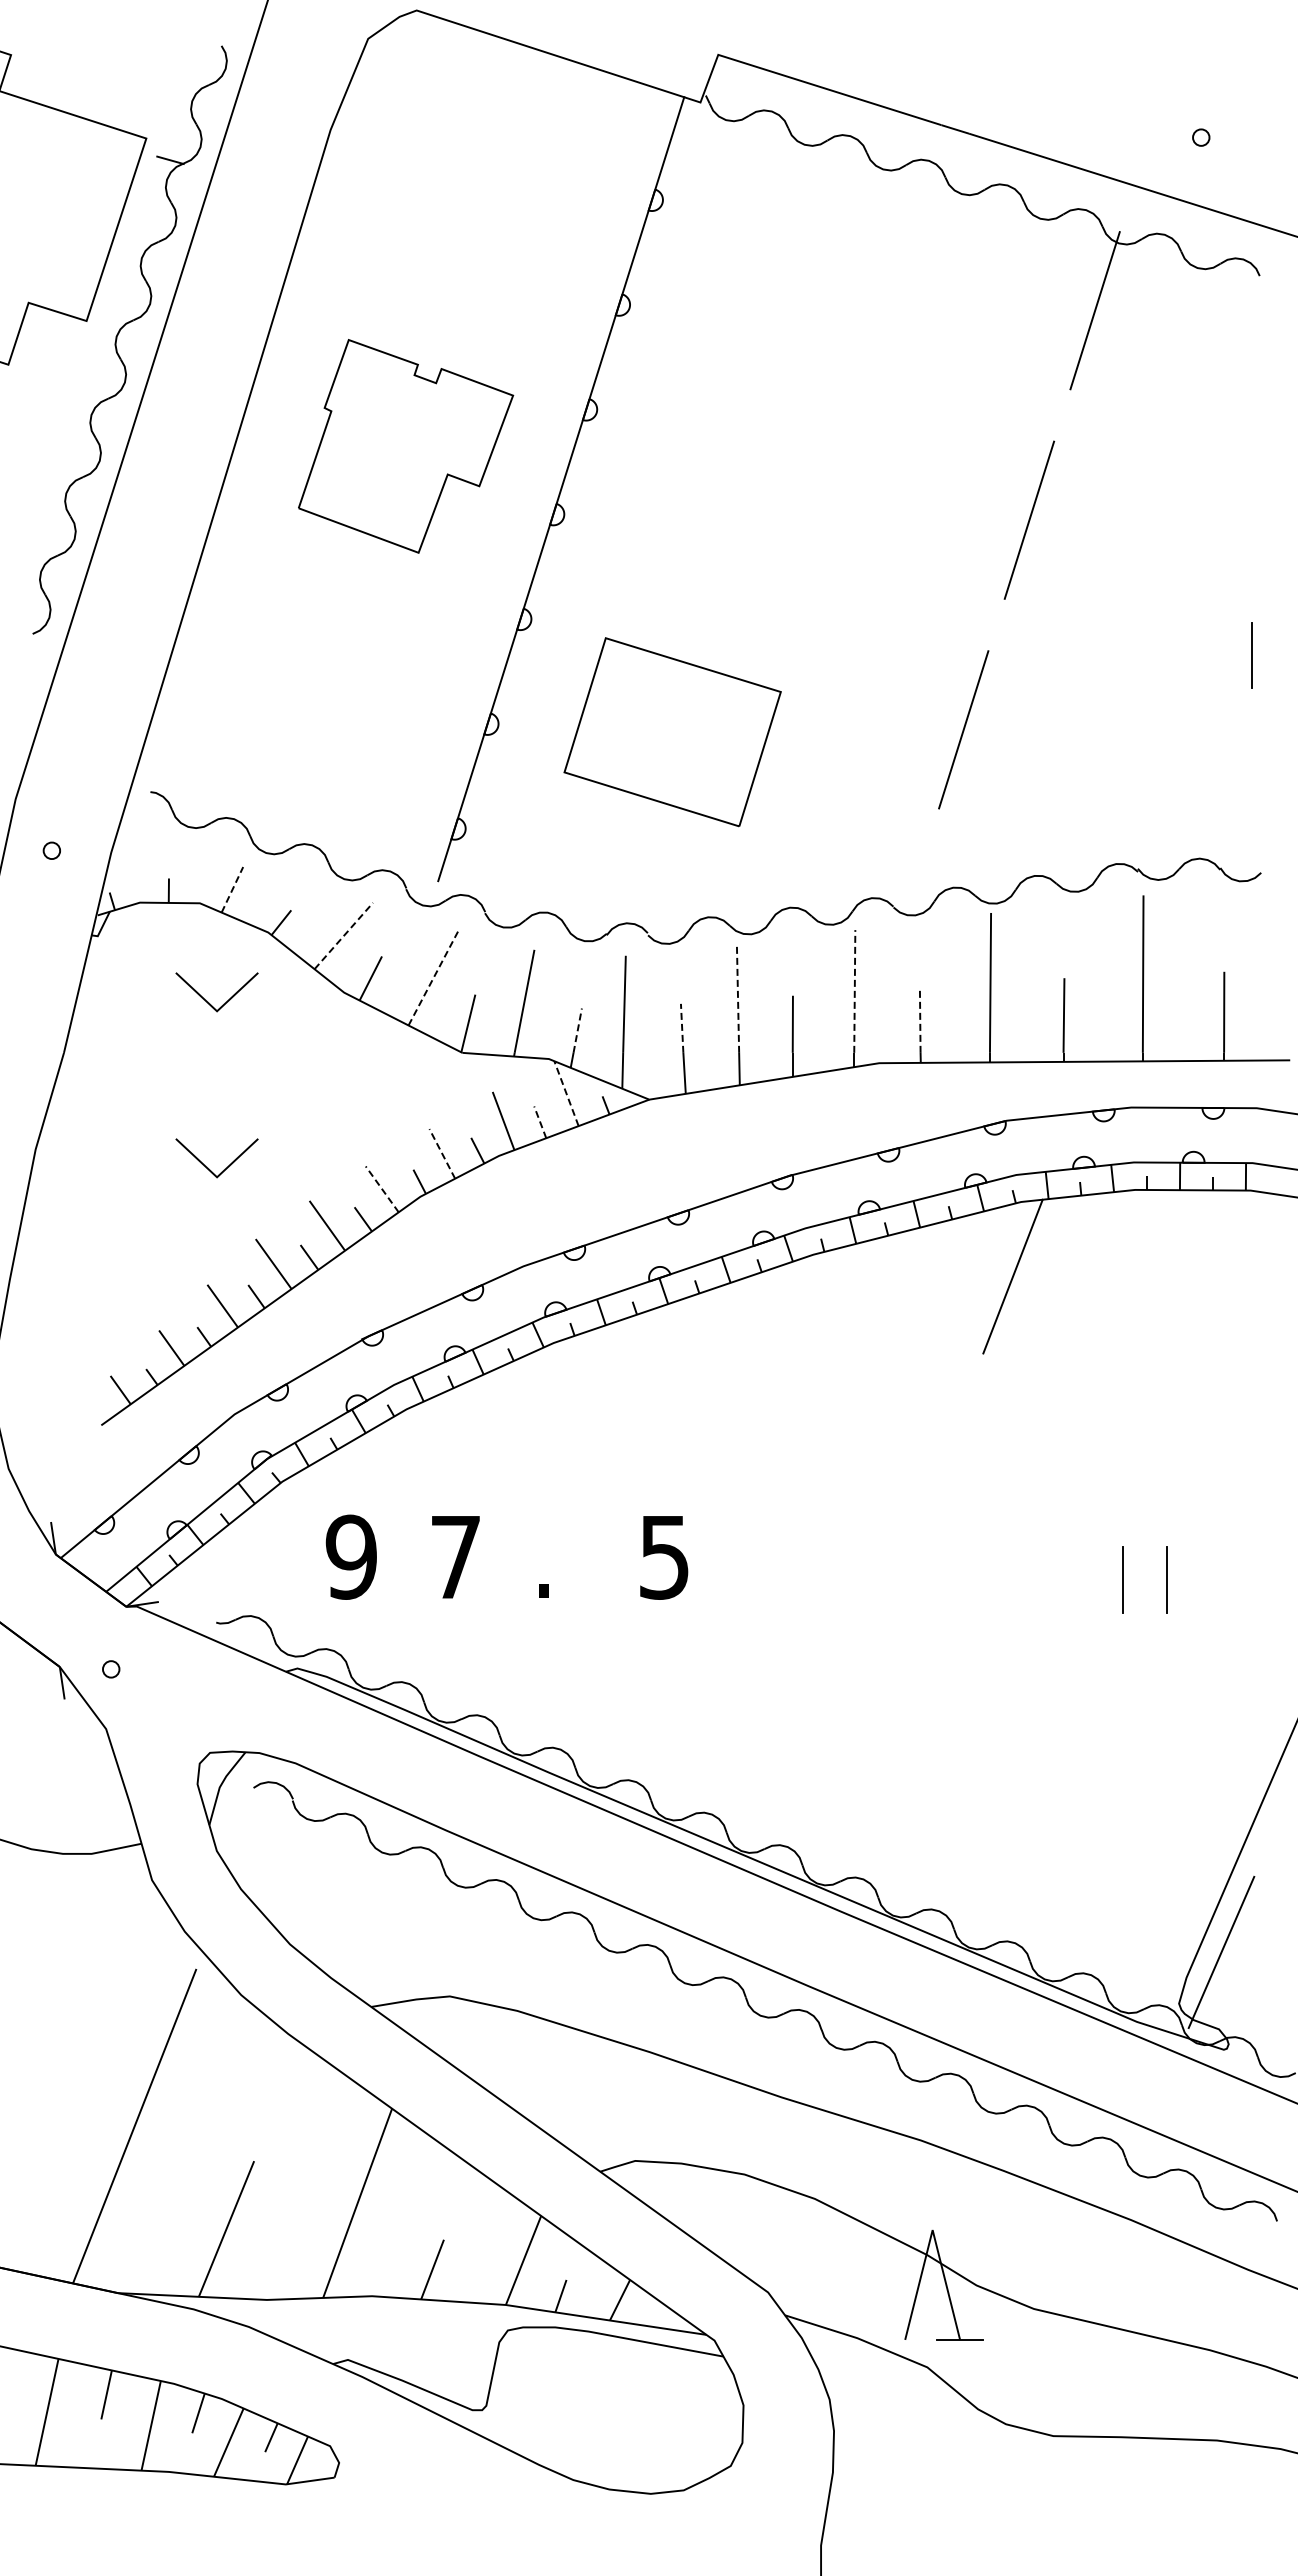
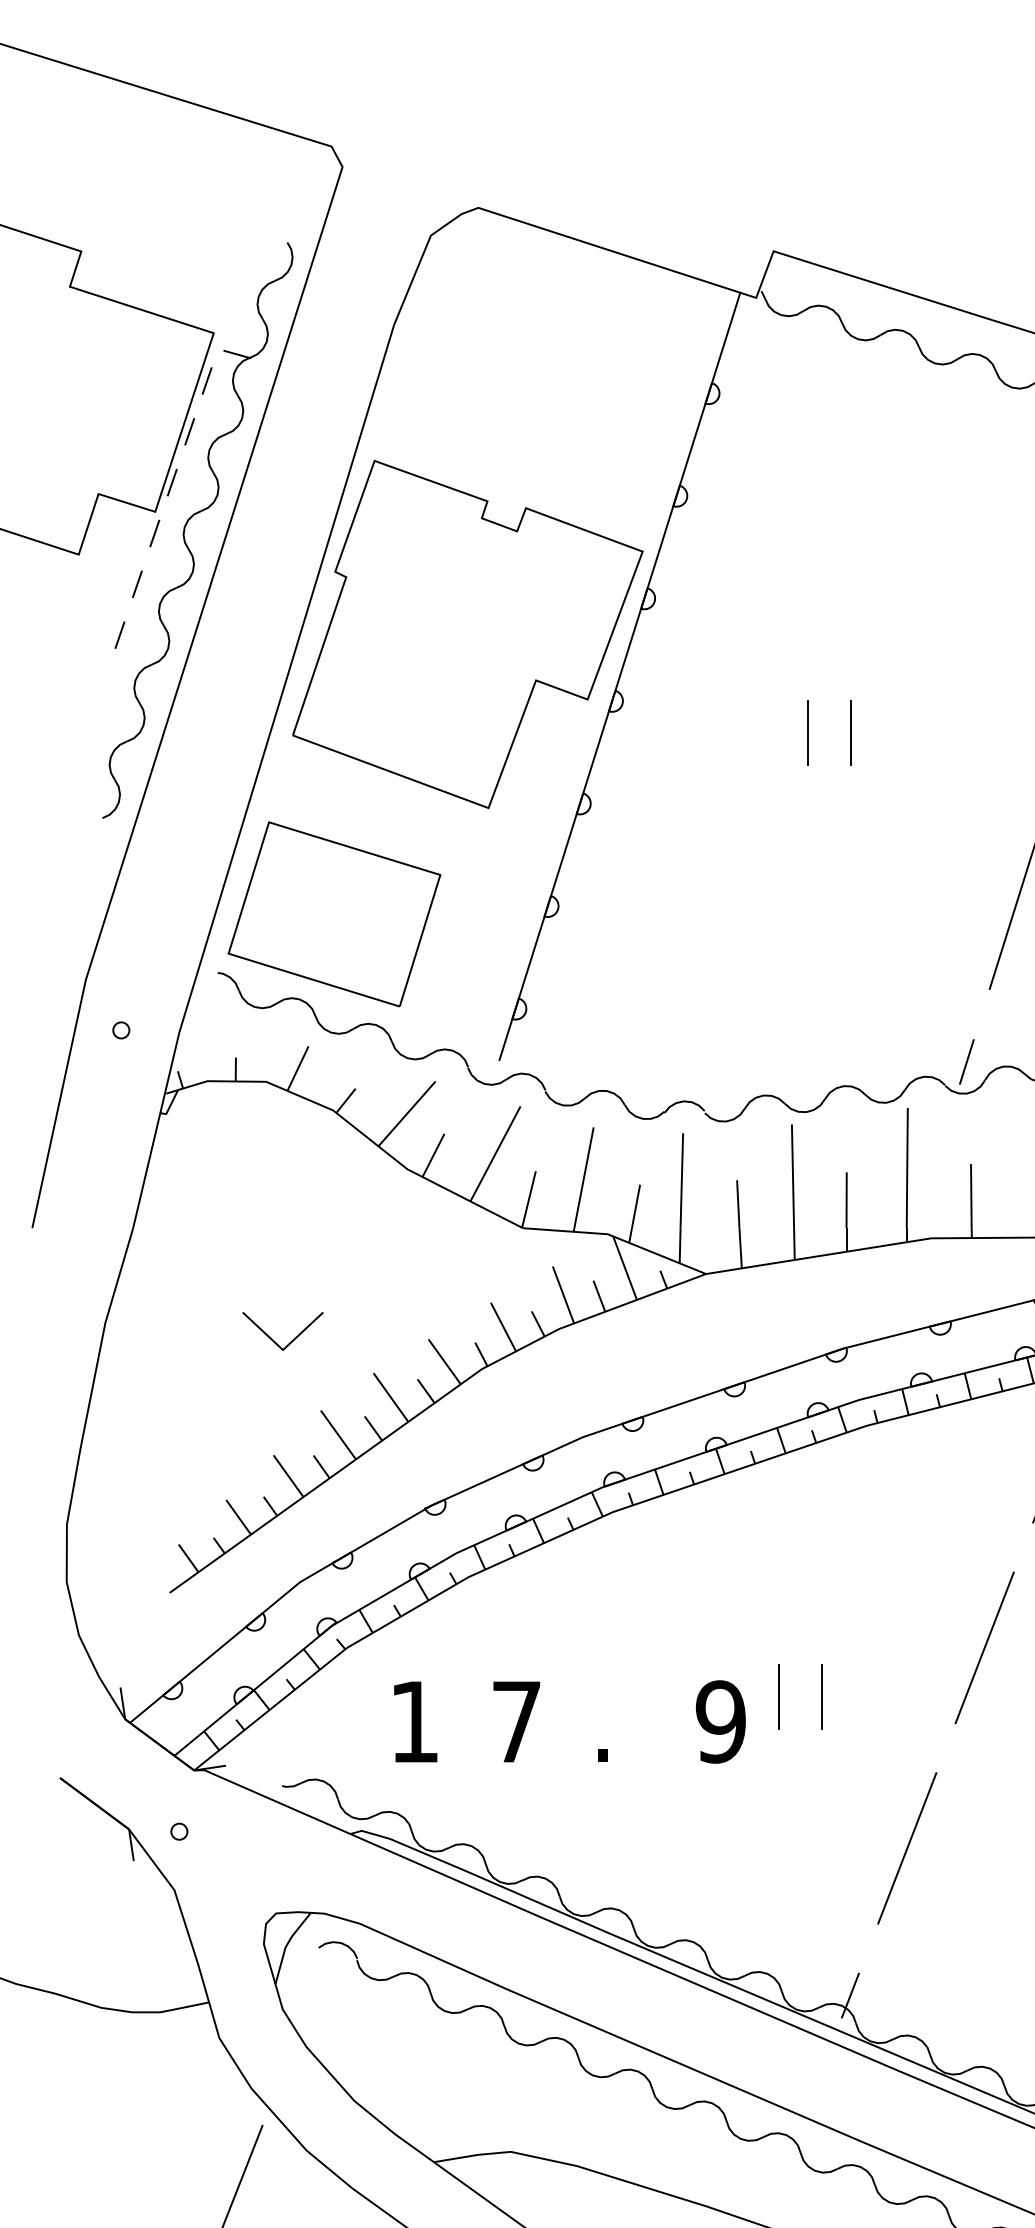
line: (139, 187) -> (207, 381), added
line: (121, 239) -> (189, 432), added
line: (103, 291) -> (171, 482), added
line: (85, 343) -> (154, 533), added
line: (67, 395) -> (136, 584), added
part: (405, 446) -> (467, 634), size x1.67
line: (50, 447) -> (119, 635), added
line: (753, 547) -> (808, 733), added
line: (797, 547) -> (851, 733), added
part: (672, 732) -> (334, 914), moved
line: (915, 882) -> (966, 1061), added
line: (232, 889) -> (298, 1068), dashed -> solid
line: (344, 935) -> (407, 1113), dashed -> solid
line: (434, 976) -> (495, 1153), dashed -> solid
line: (854, 990) -> (906, 1167), dashed -> solid
line: (738, 999) -> (793, 1175), dashed -> solid
line: (208, 1001) -> (274, 1177), removed
line: (920, 1020) -> (971, 1196), dashed -> solid
line: (682, 1028) -> (738, 1204), dashed -> solid
line: (577, 1030) -> (635, 1206), dashed -> solid
line: (566, 1093) -> (625, 1268), dashed -> solid
line: (540, 1121) -> (599, 1295), dashed -> solid
line: (442, 1153) -> (503, 1326), dashed -> solid
line: (381, 1188) -> (443, 1360), dashed -> solid
line: (933, 1481) -> (984, 1647), added
line: (722, 1531) -> (777, 1696), added
line: (767, 1531) -> (821, 1696), added
text: (350, 1556) -> (413, 1721), 9 -> 1
text: (663, 1556) -> (720, 1721), 5 -> 9
line: (854, 1686) -> (906, 1848), added
line: (796, 1836) -> (850, 1995), added

